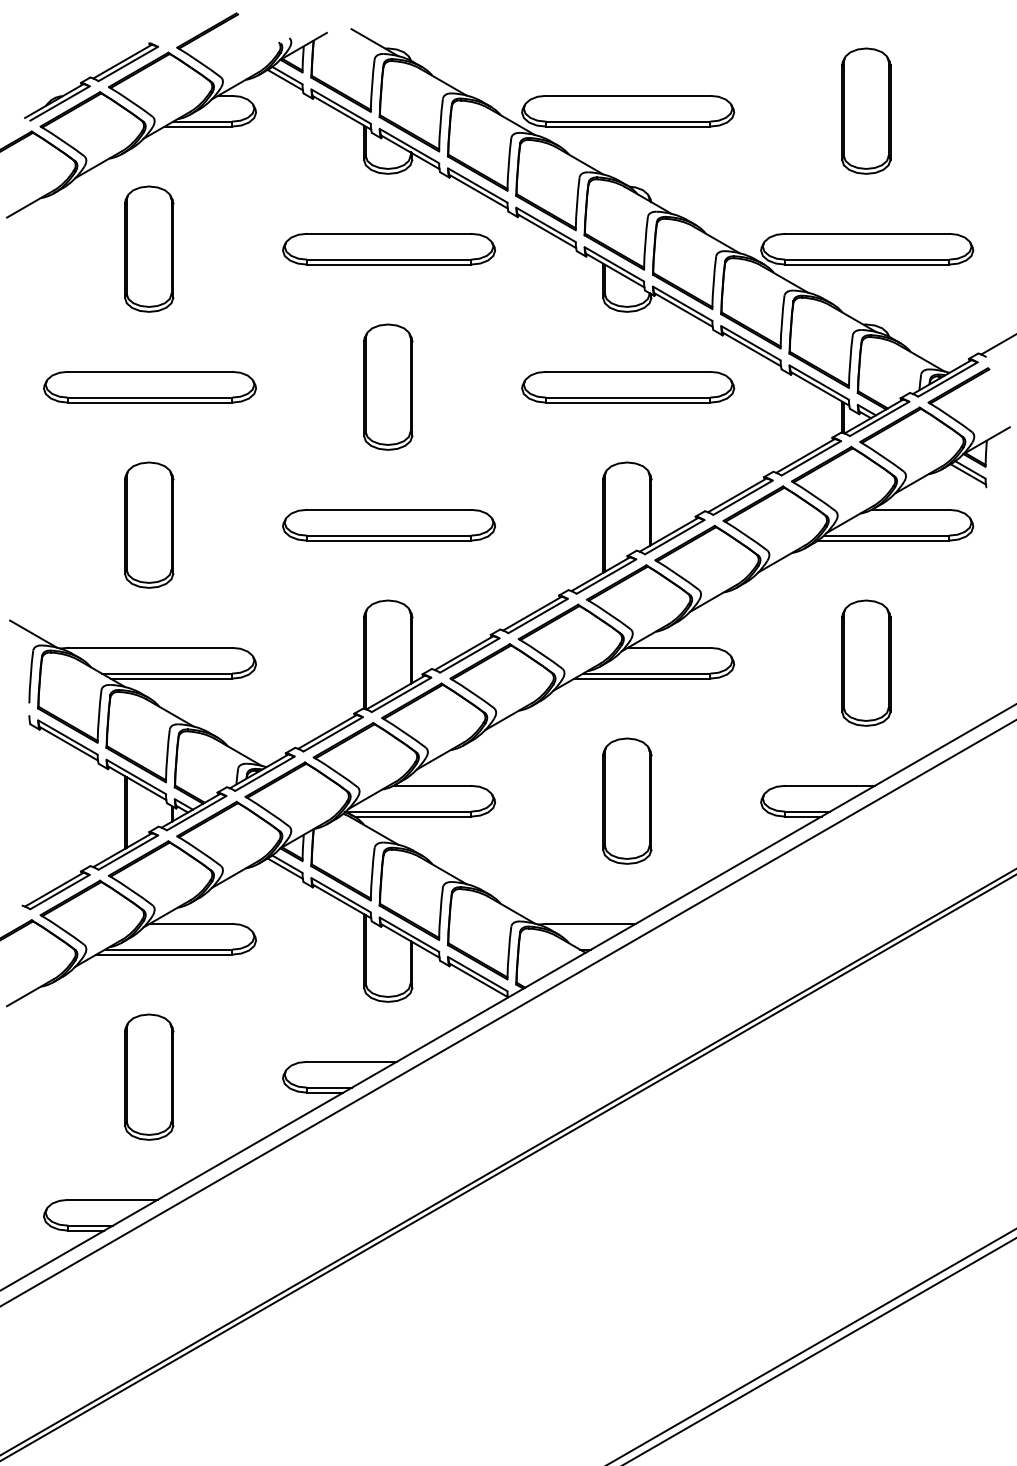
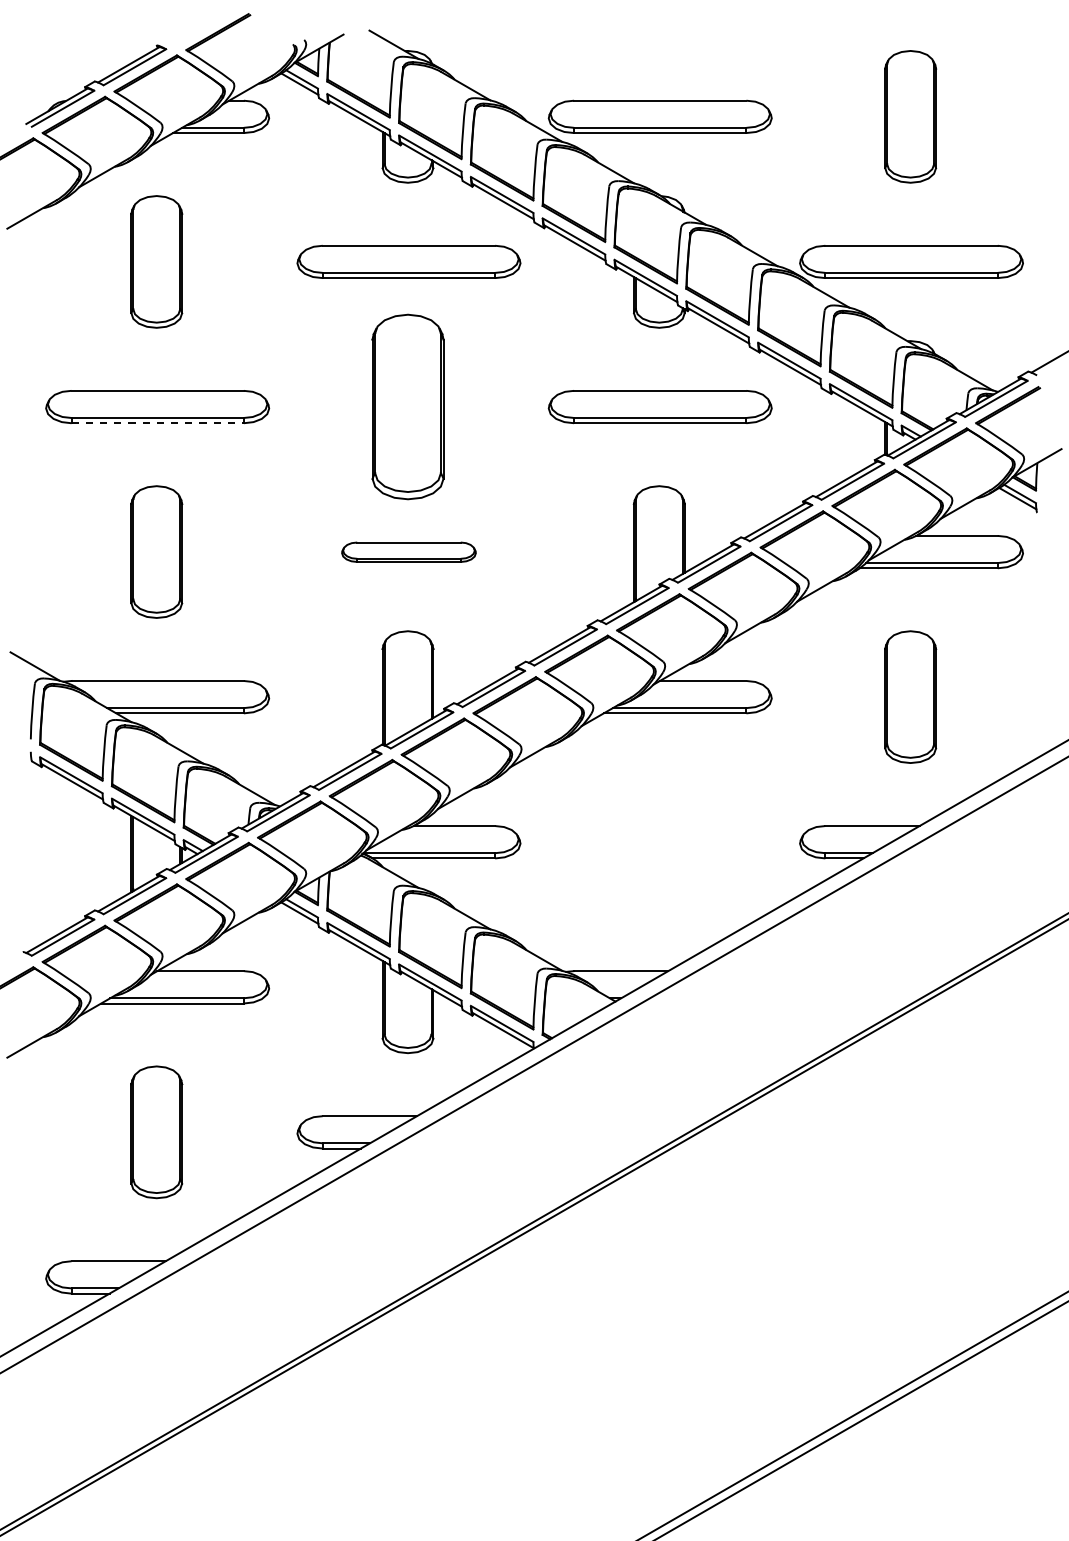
part: (387, 386) -> (407, 406), size x1.4
line: (150, 402) -> (158, 423), solid -> dashed
part: (388, 525) -> (408, 552), size x0.6
part: (626, 800) -> (658, 841), removed

